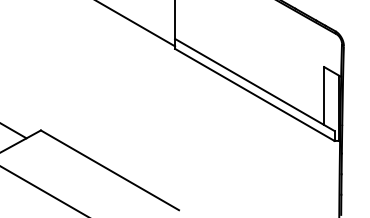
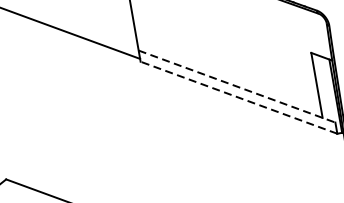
line: (255, 85) -> (237, 87), solid -> dashed
line: (254, 94) -> (238, 97), solid -> dashed

